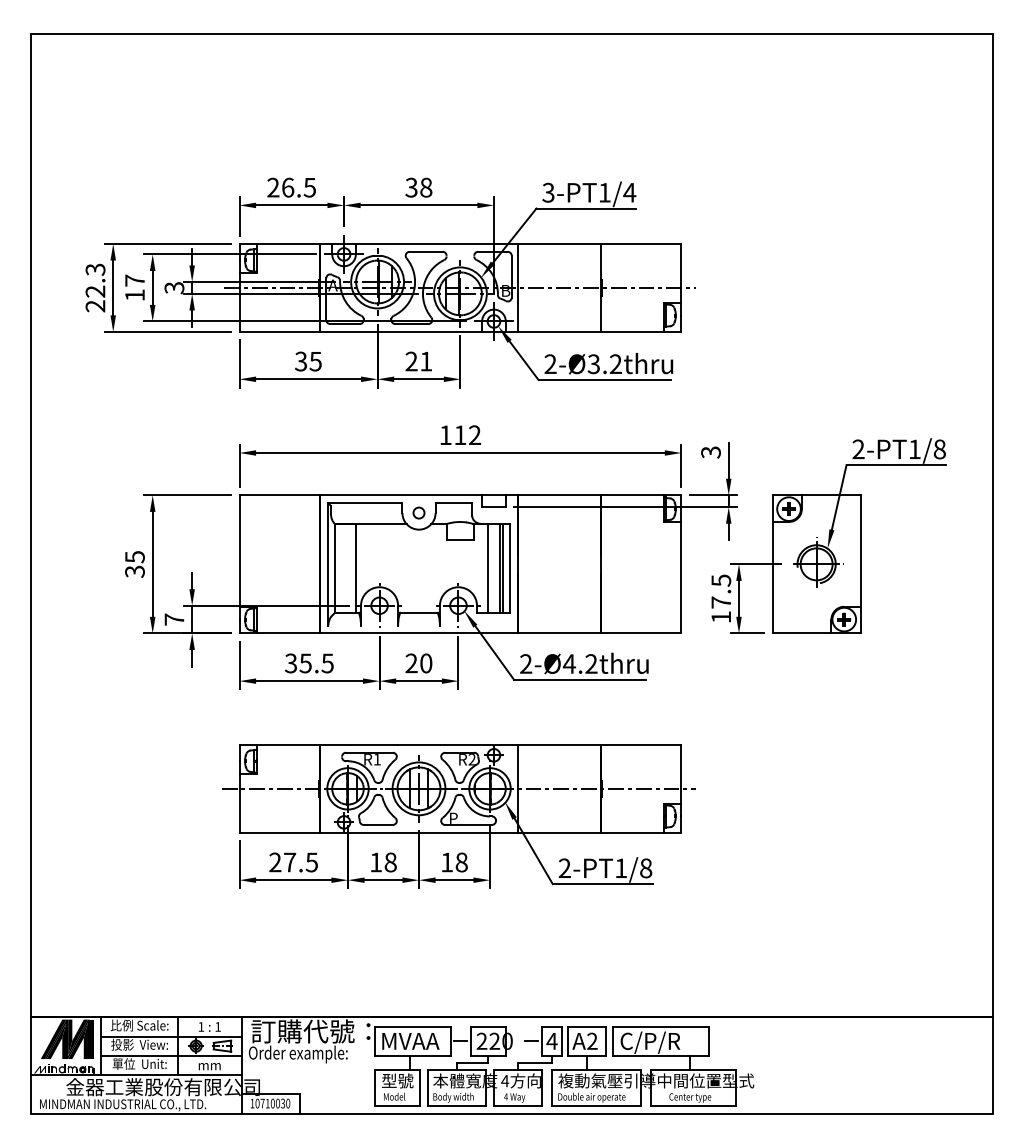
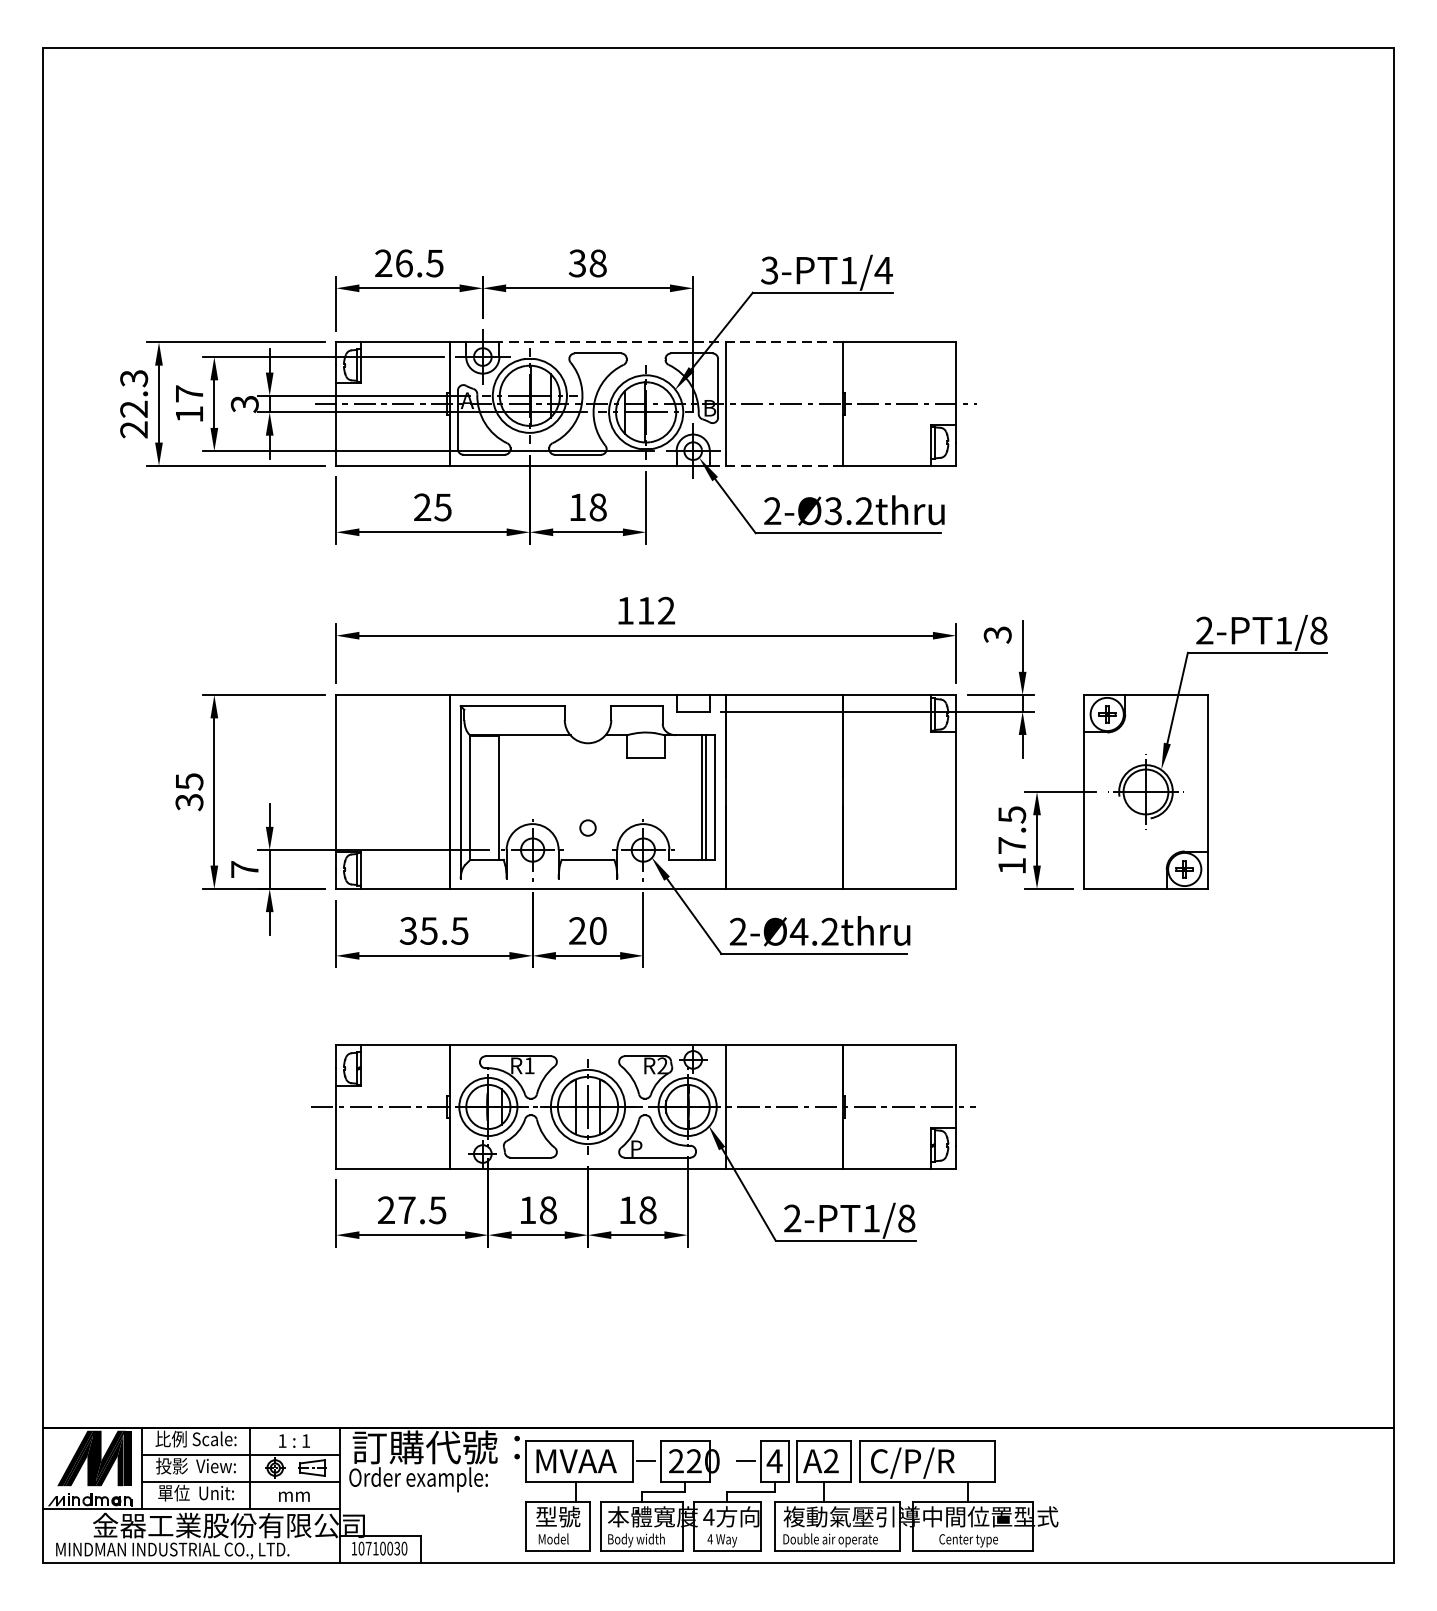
line: (477, 243) -> (670, 341), solid -> dashed
line: (553, 331) -> (776, 465), solid -> dashed
text: (301, 361) -> (423, 507), 35 -> 25
text: (418, 361) -> (587, 507), 21 -> 18
circle: (418, 512) -> (587, 827), moved
line: (487, 567) -> (684, 796), removed

